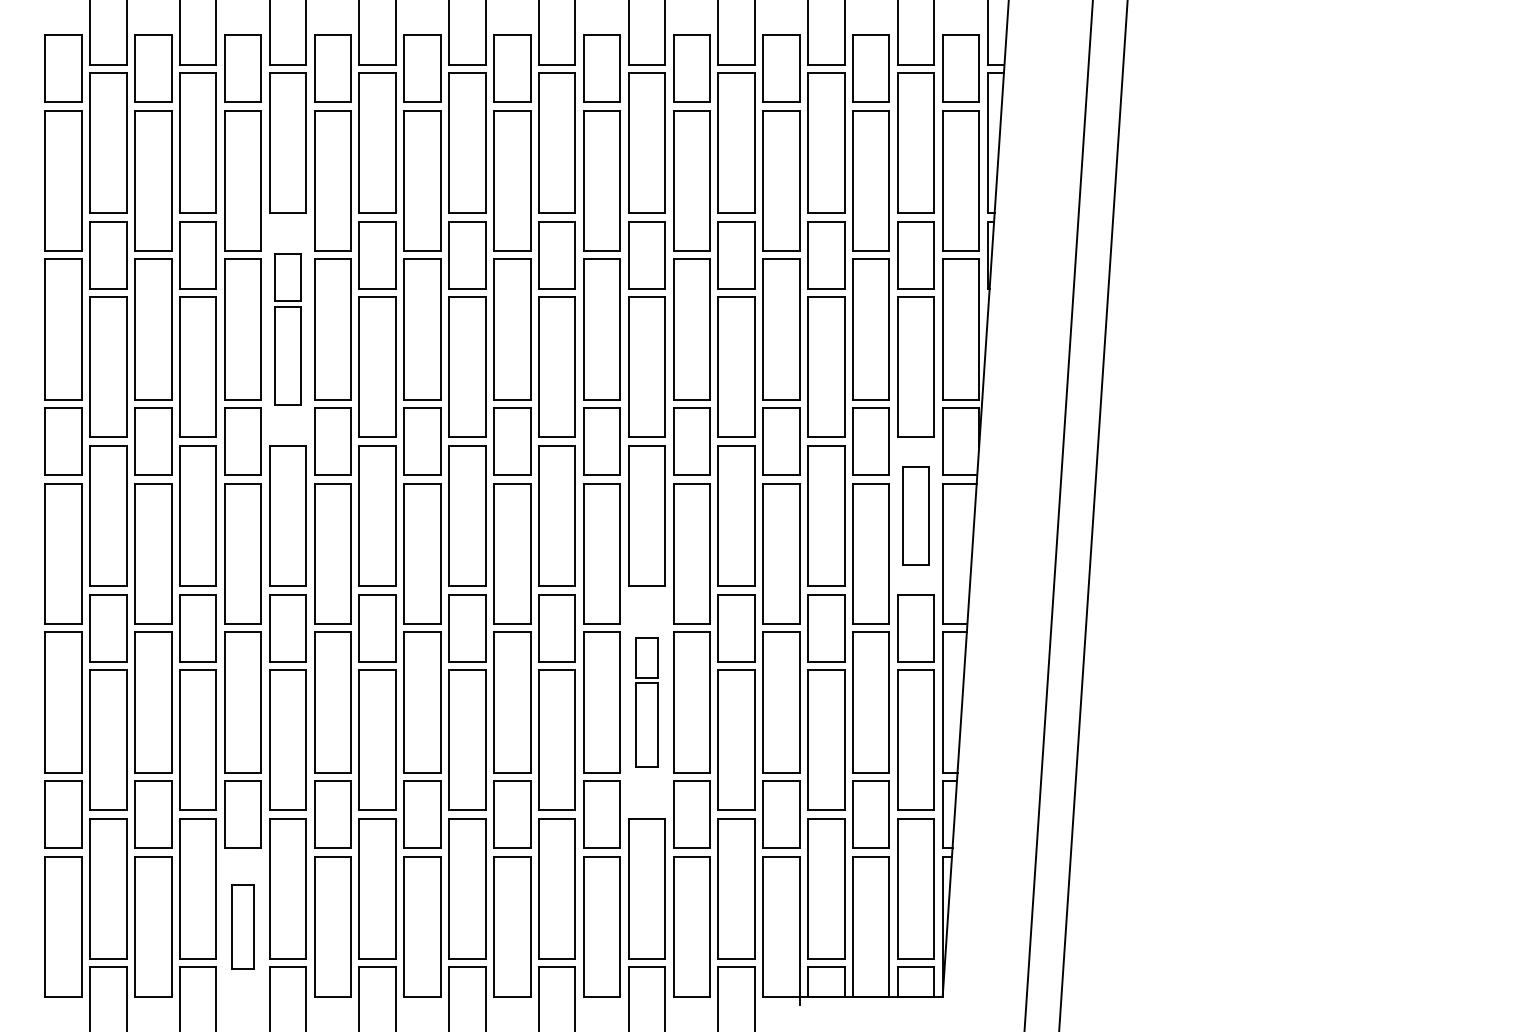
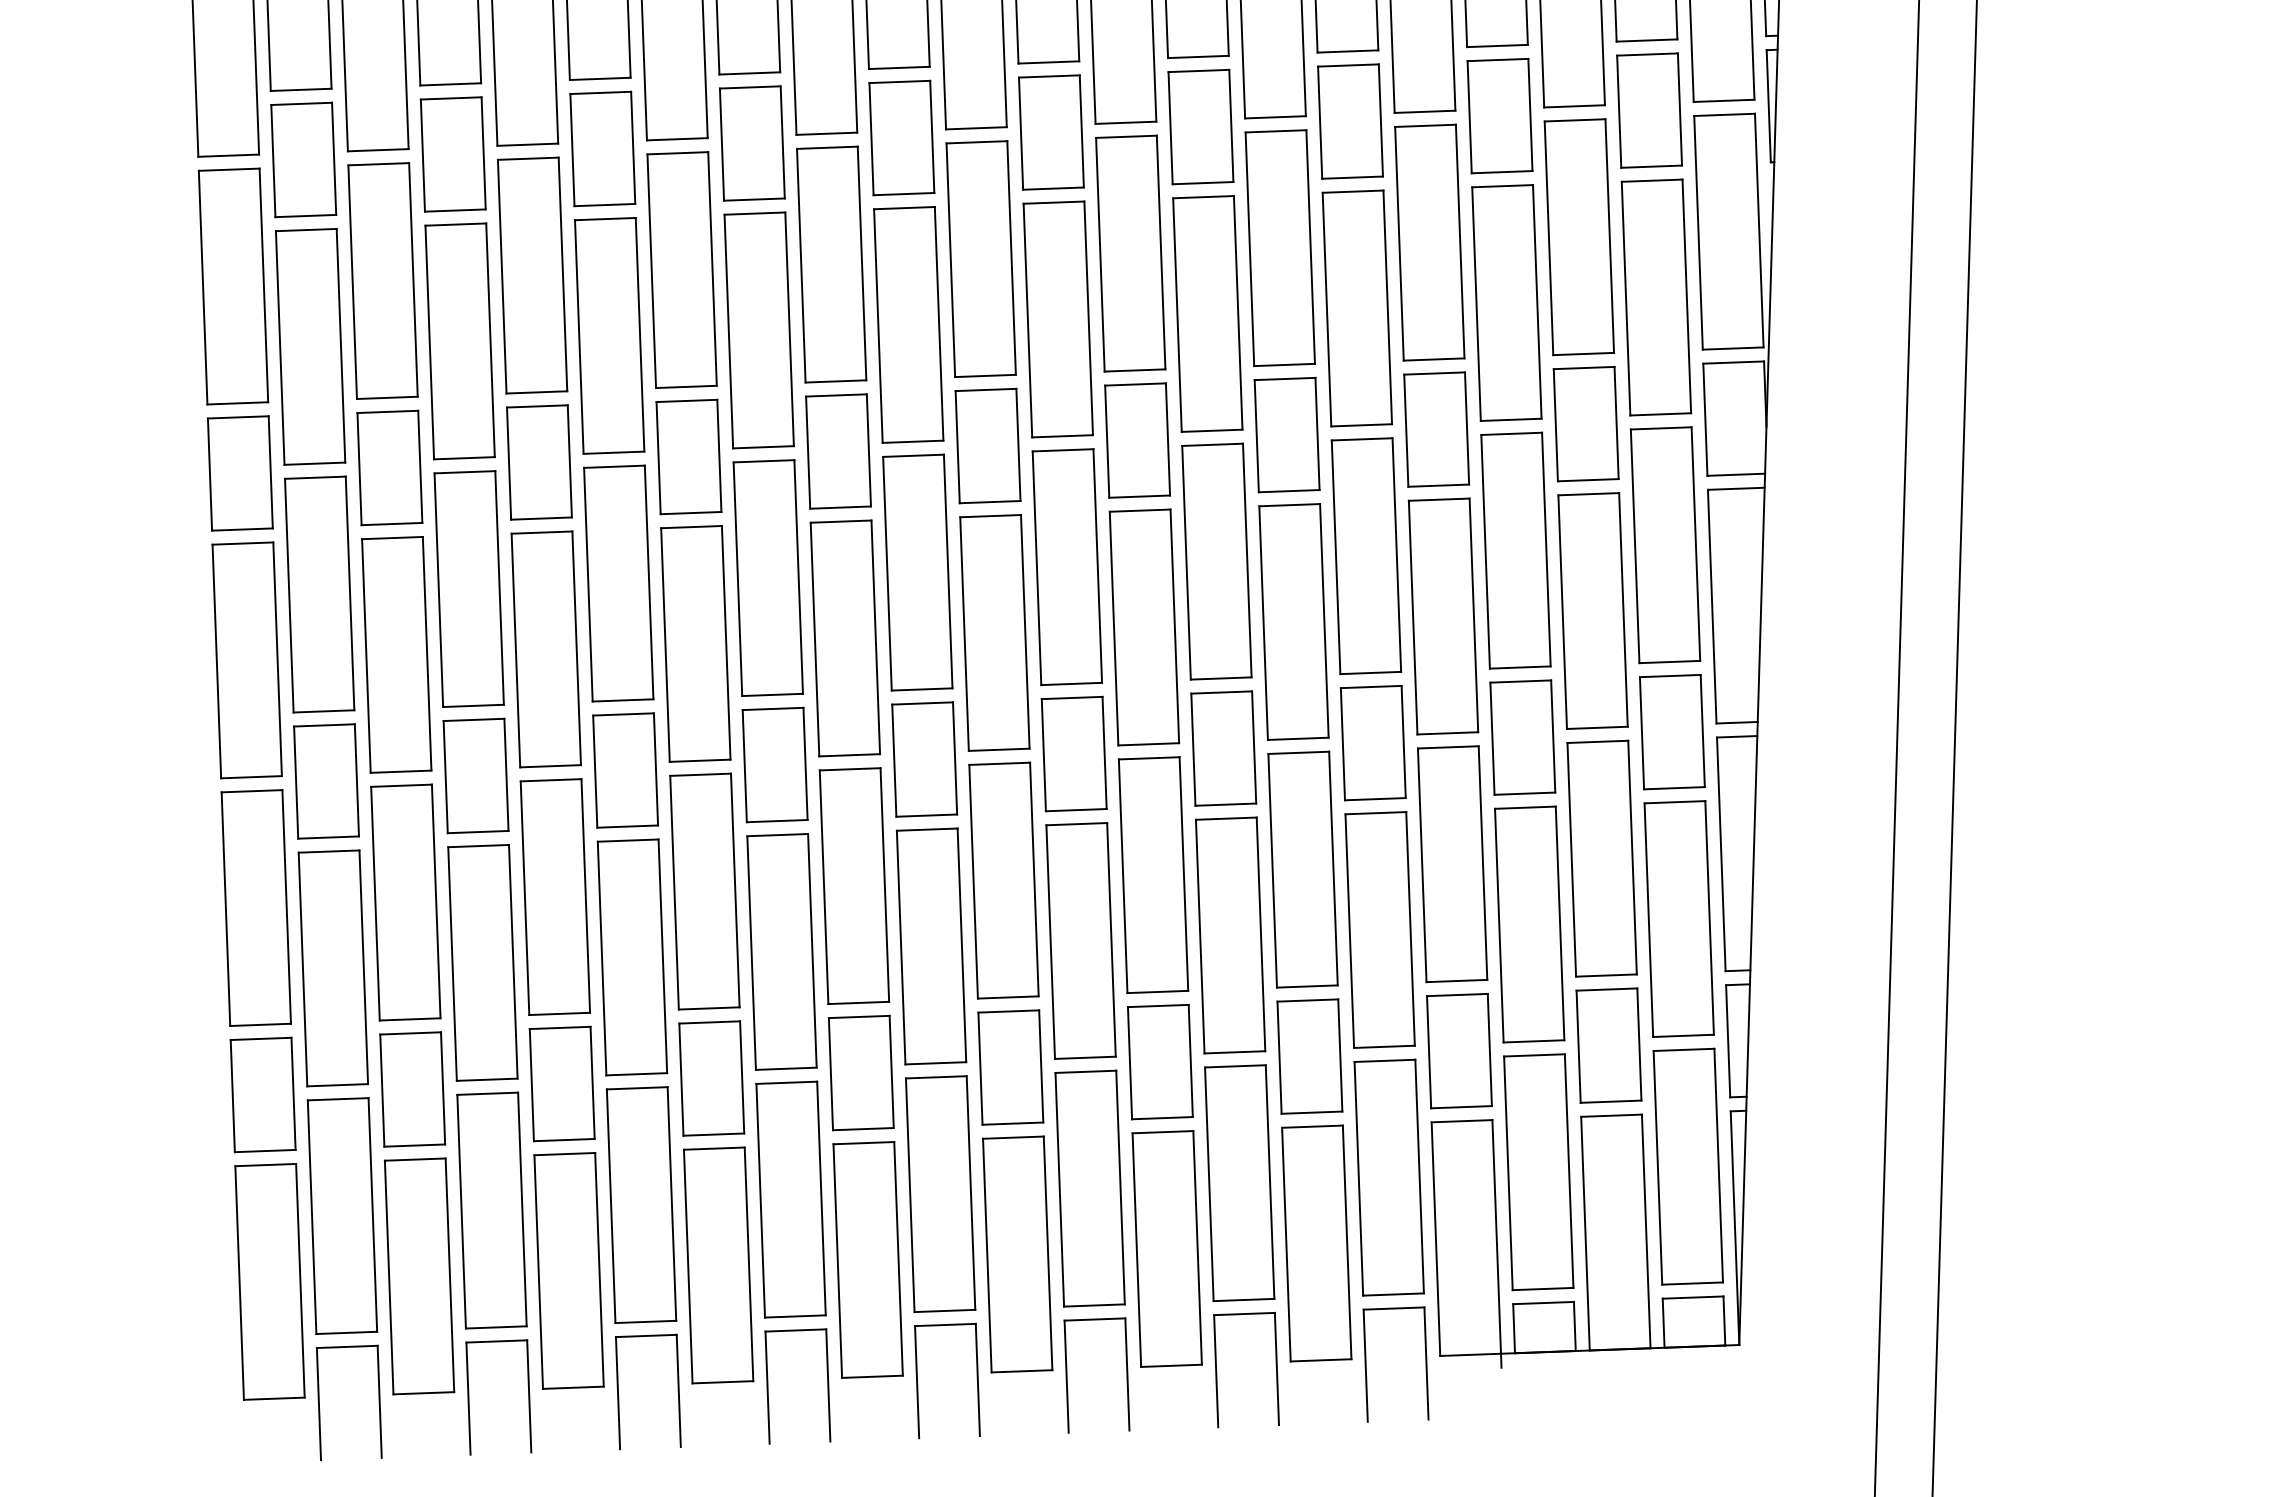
part: (287, 329) -> (606, 272), size x1.43
part: (915, 515) -> (1664, 544), size x1.43
part: (646, 702) -> (1227, 872), size x1.67
part: (242, 926) -> (568, 1270), size x1.67

